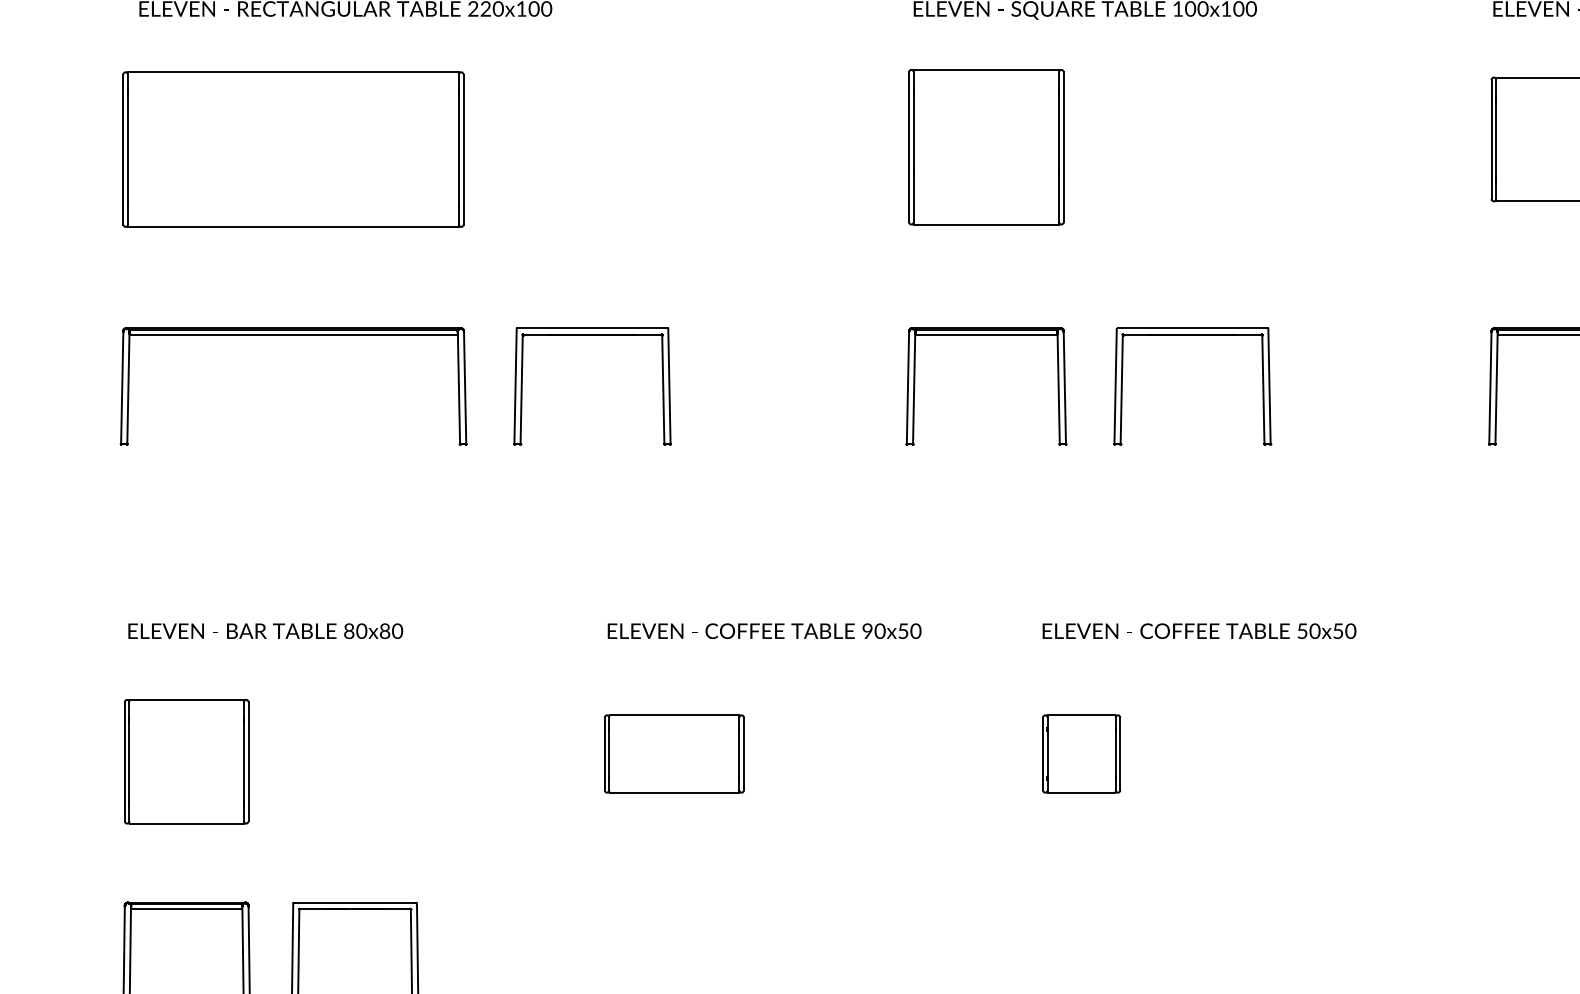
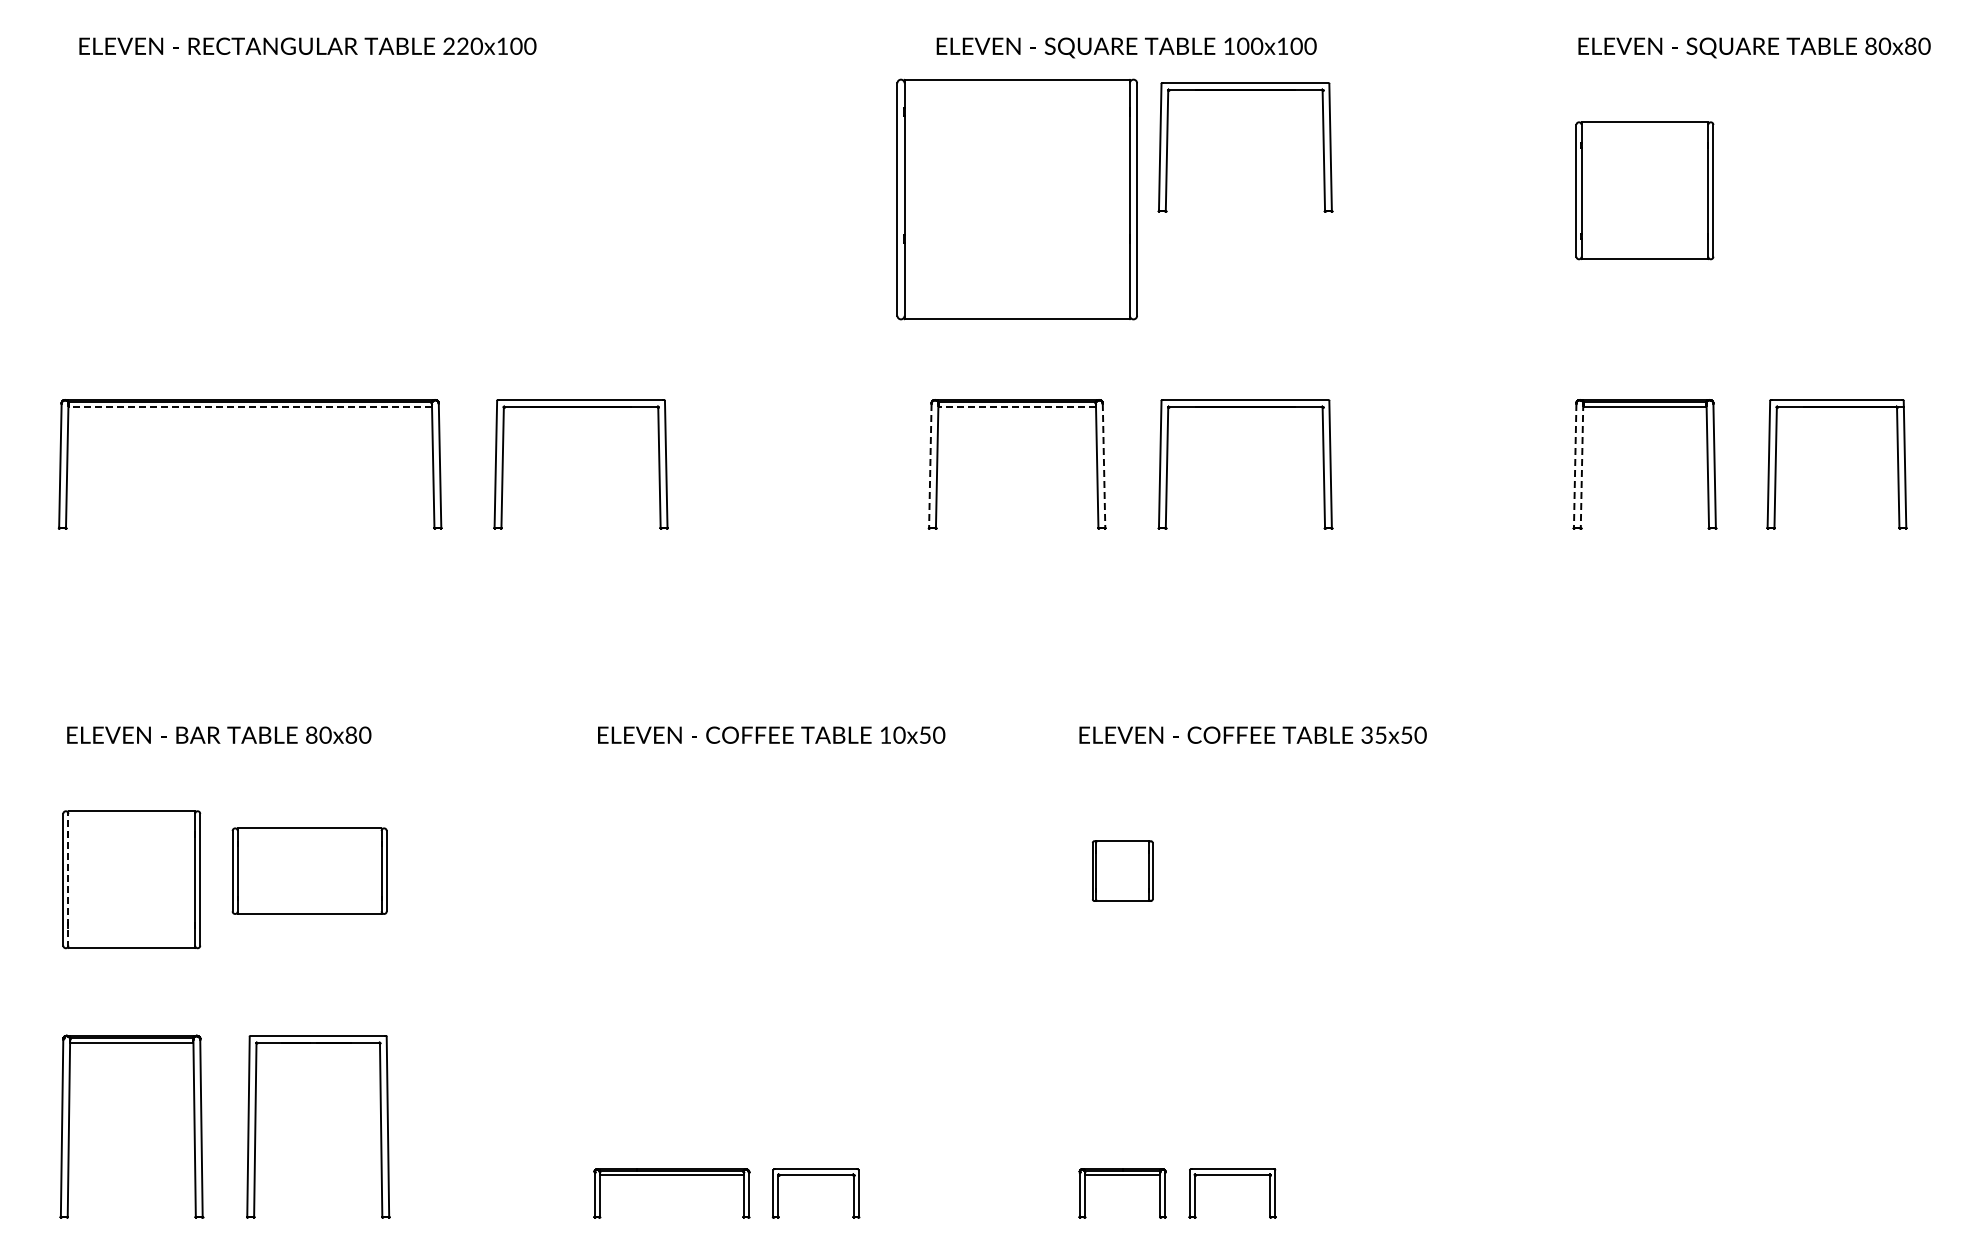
part: (1192, 48) -> (1245, 90), added
part: (985, 146) -> (1016, 198), size x1.4
part: (293, 149) -> (249, 201), removed
line: (293, 334) -> (249, 406), solid -> dashed
line: (986, 334) -> (1017, 406), solid -> dashed
line: (908, 387) -> (930, 465), solid -> dashed
line: (1065, 387) -> (1104, 465), solid -> dashed
line: (1490, 387) -> (1575, 465), solid -> dashed
line: (1496, 387) -> (1582, 465), solid -> dashed
text: (867, 630) -> (885, 734), 90x50 -> 10x50
text: (1309, 630) -> (1374, 734), 50x50 -> 35x50
part: (674, 753) -> (309, 870), moved
part: (1081, 753) -> (1122, 870), size x0.7
line: (129, 761) -> (68, 879), solid -> dashed

